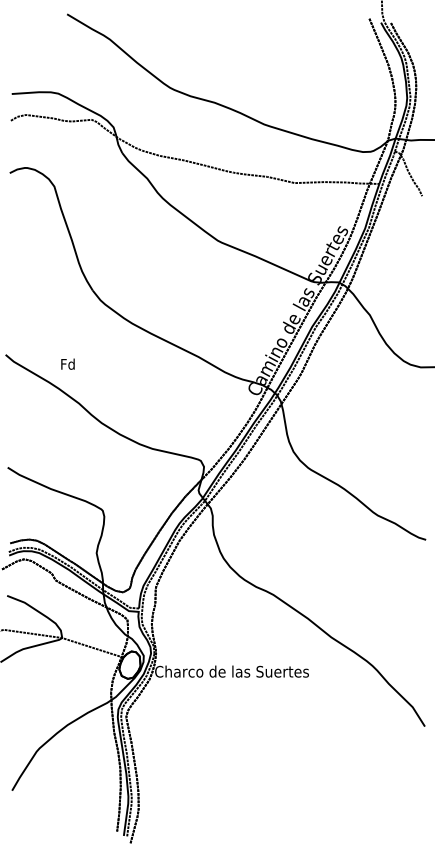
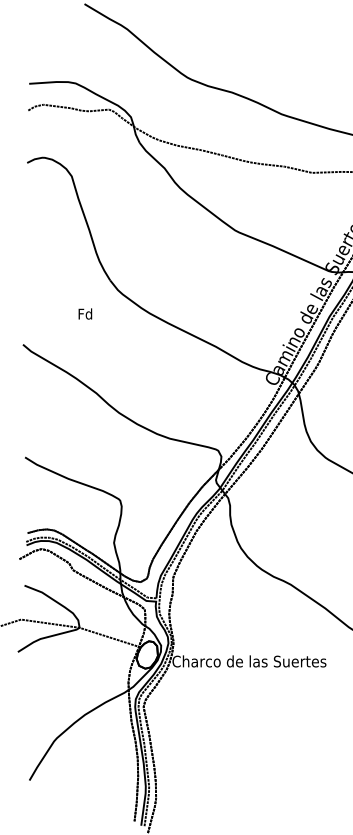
text: (67, 363) -> (84, 313), moved

